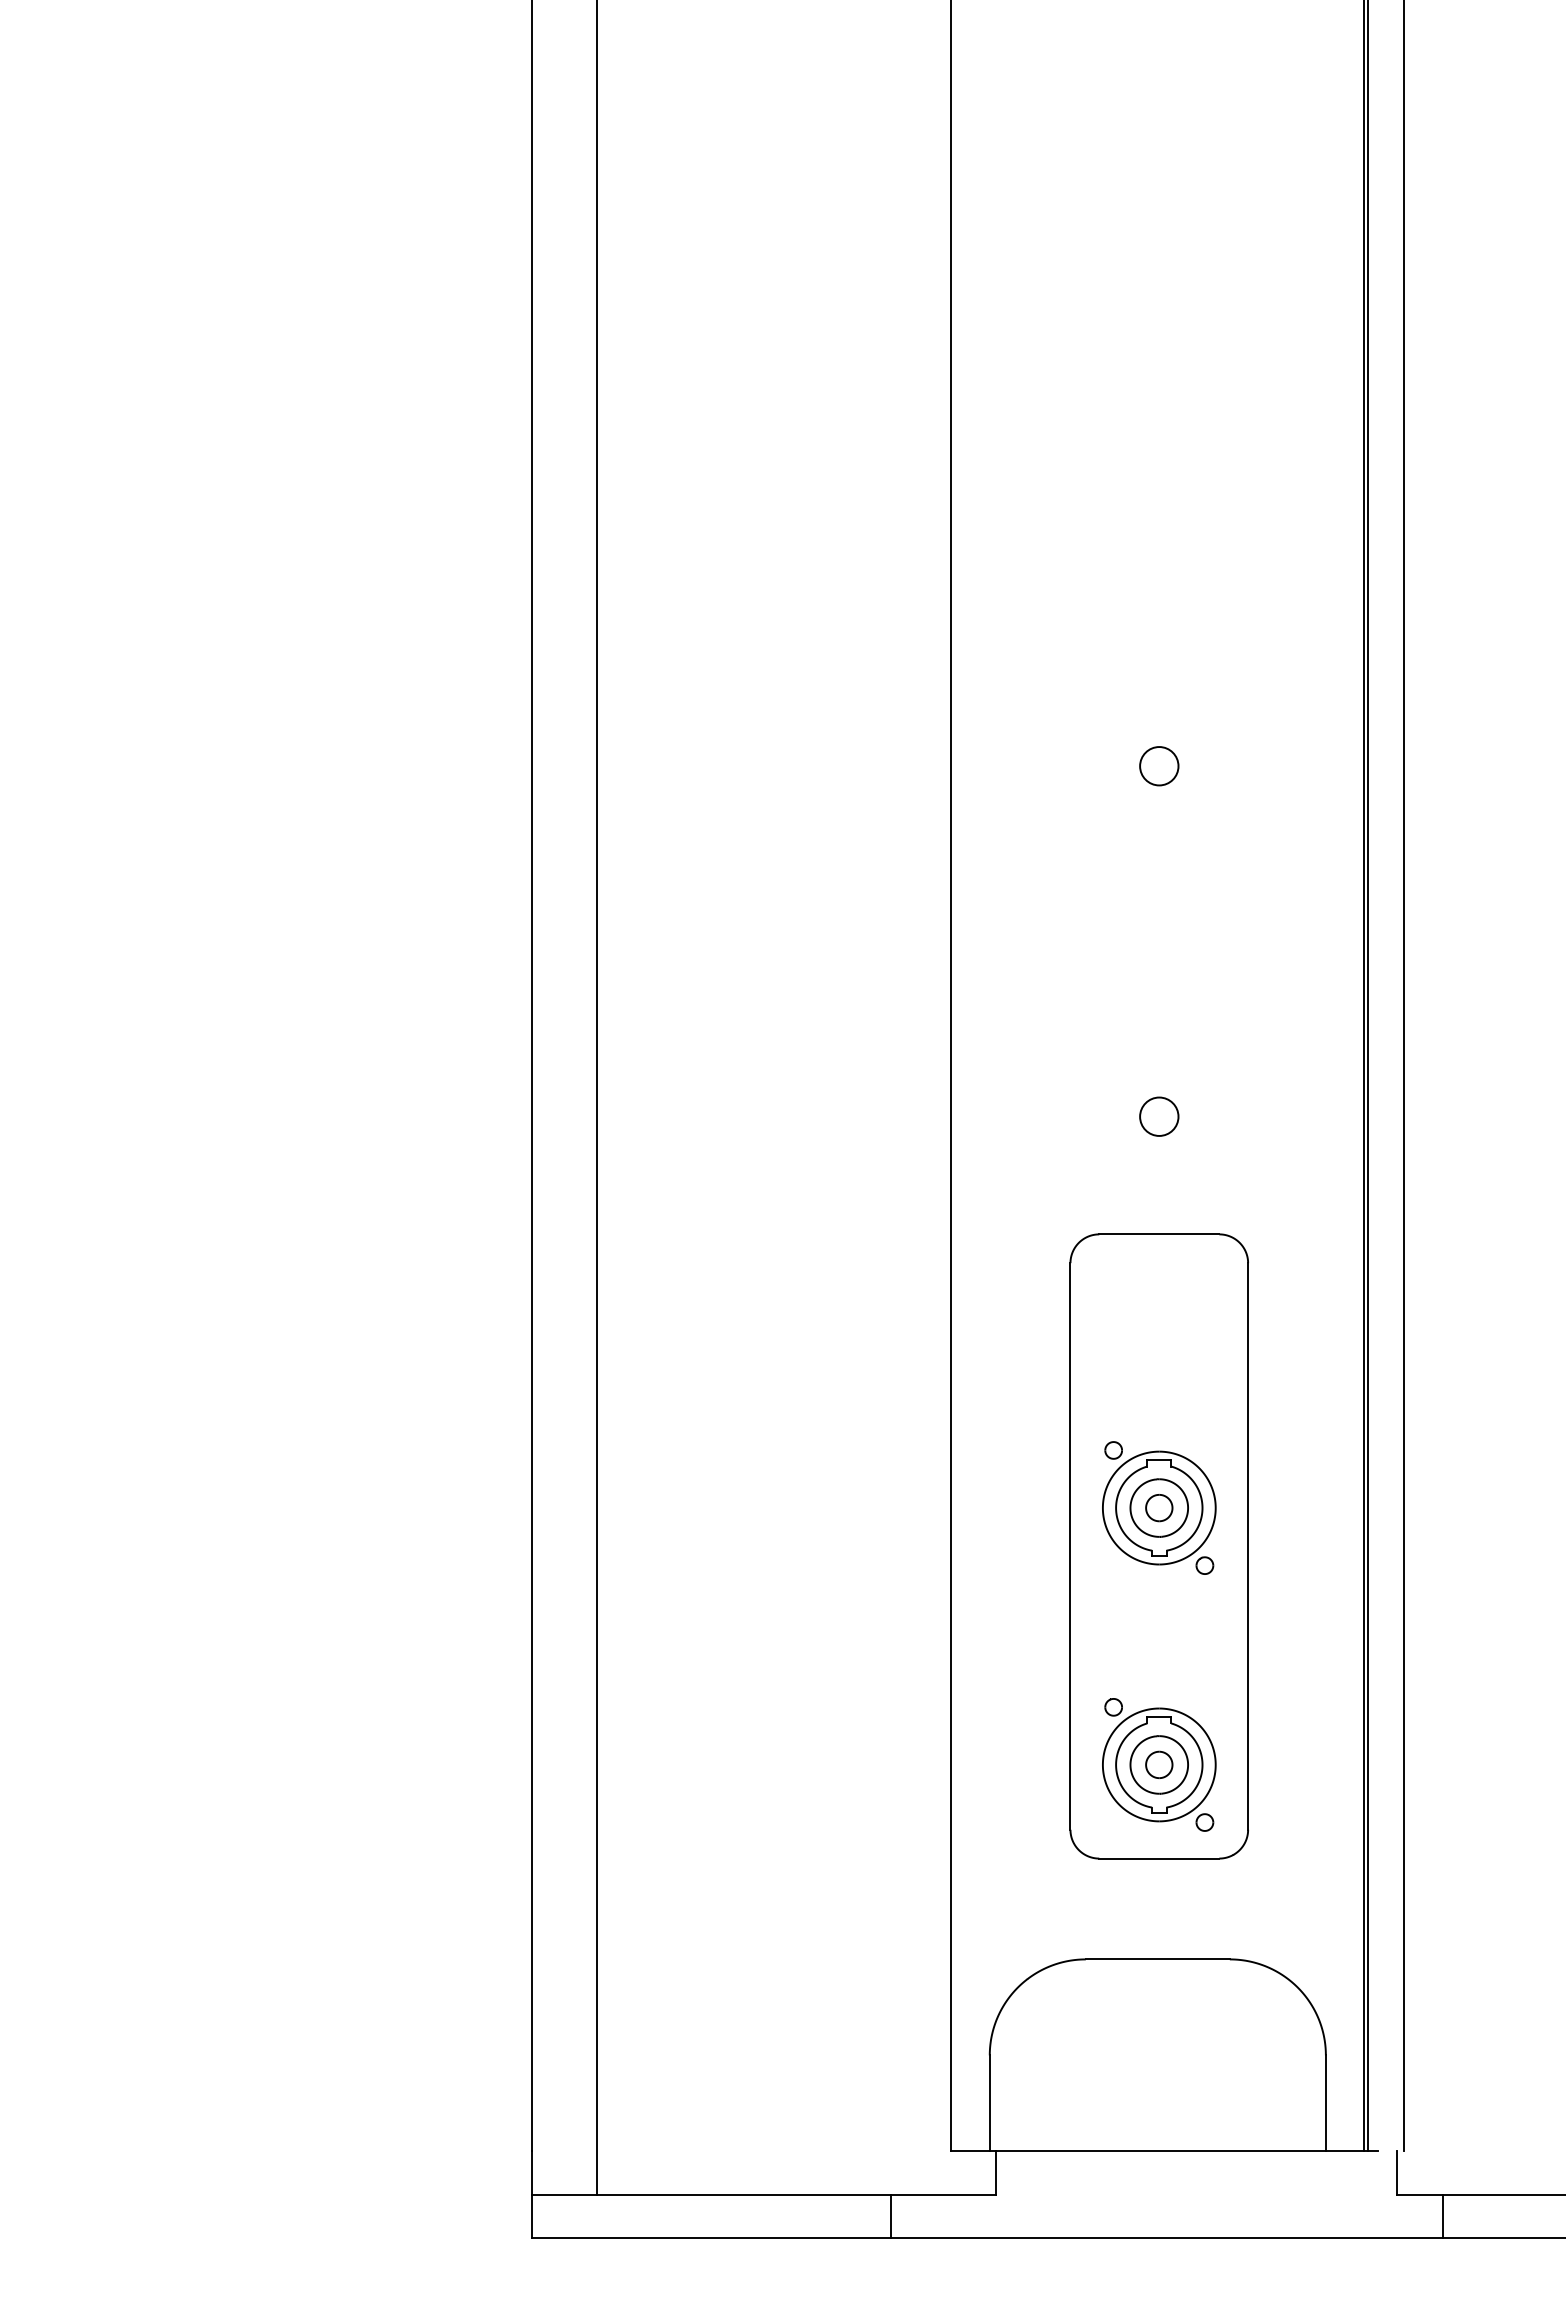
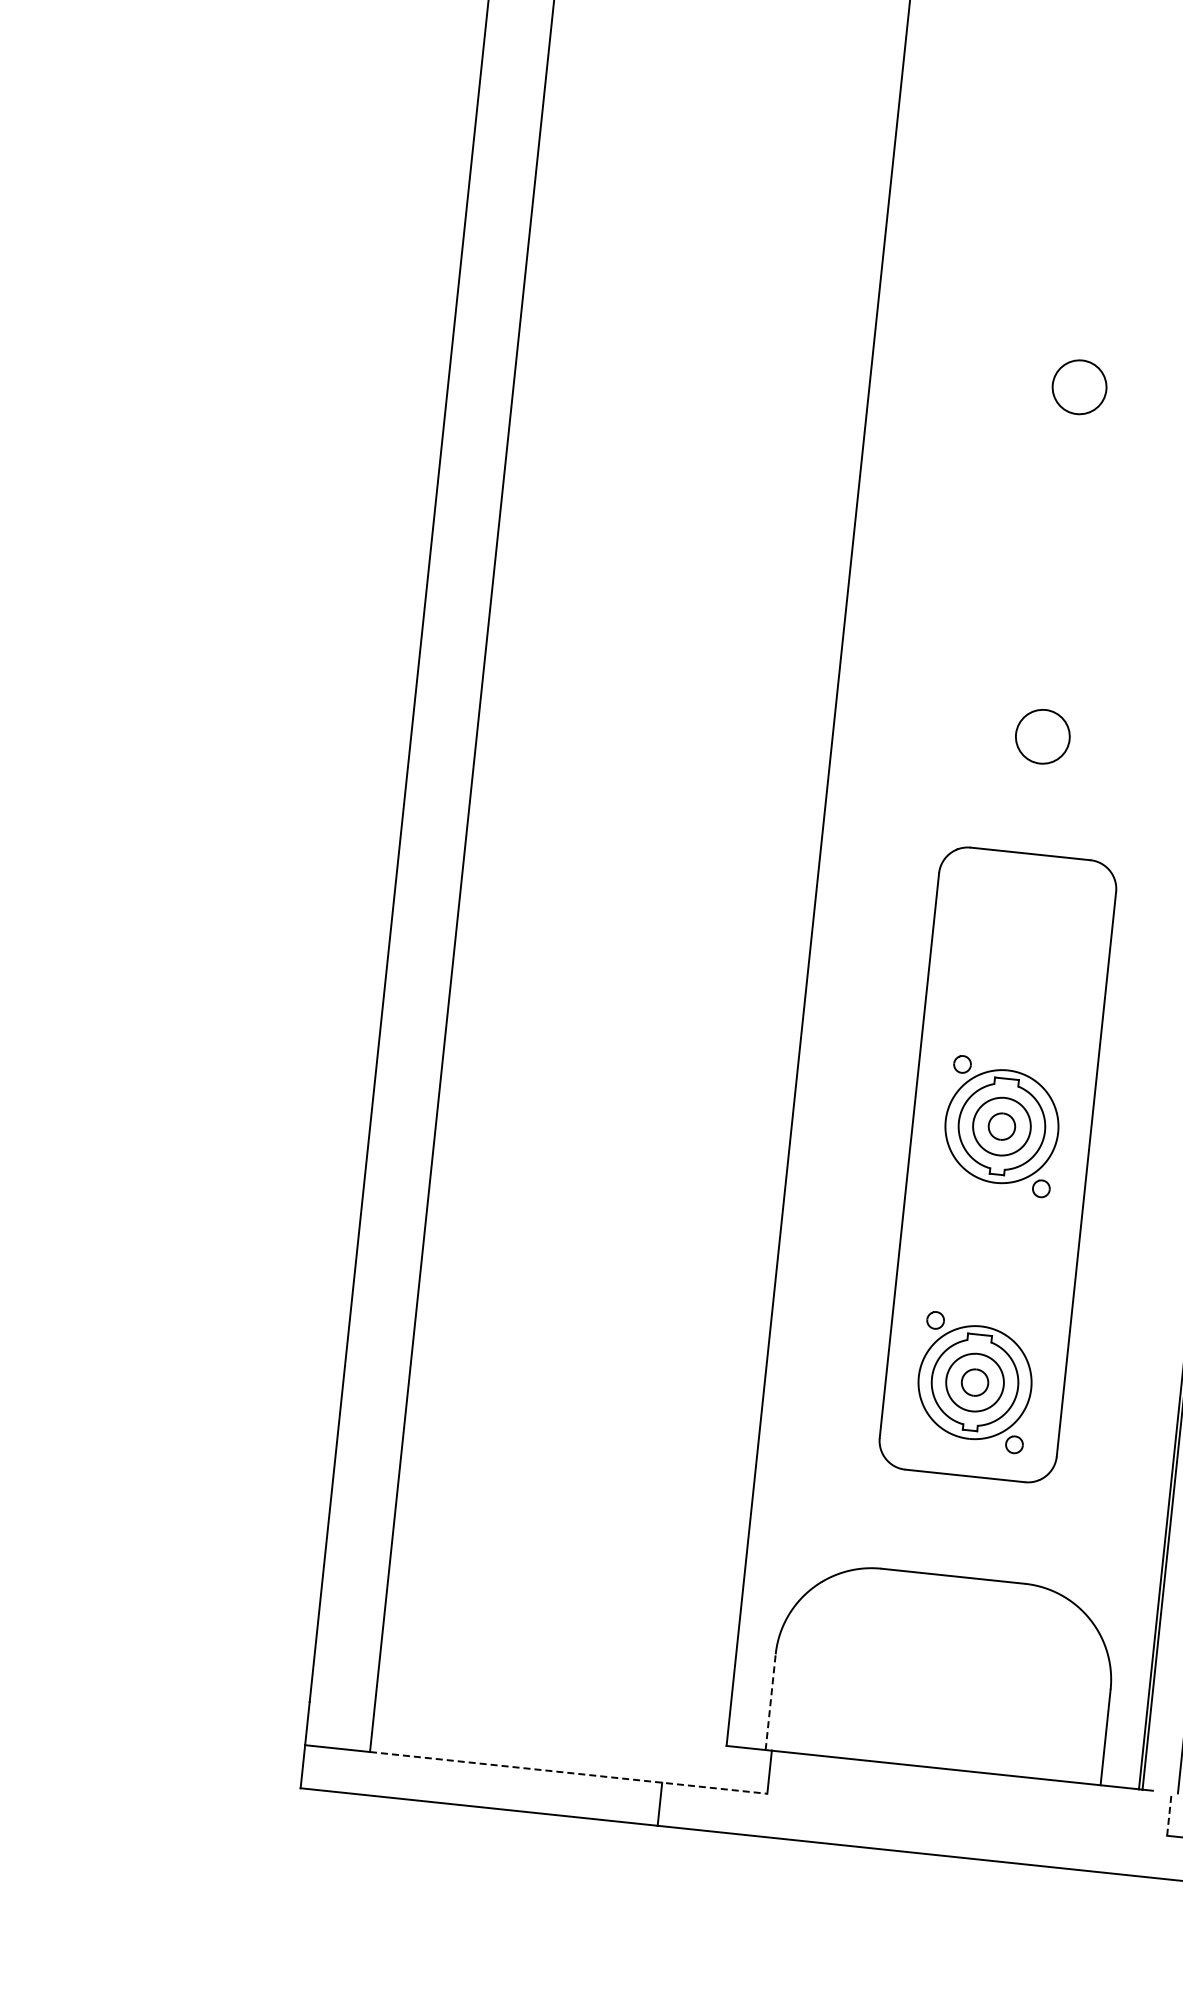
circle: (1159, 766) -> (1079, 387), size x1.4
circle: (1159, 1116) -> (1043, 736), size x1.4
line: (989, 2102) -> (770, 1701), solid -> dashed
line: (1397, 2173) -> (1169, 1814), solid -> dashed
line: (797, 2194) -> (569, 1772), solid -> dashed

